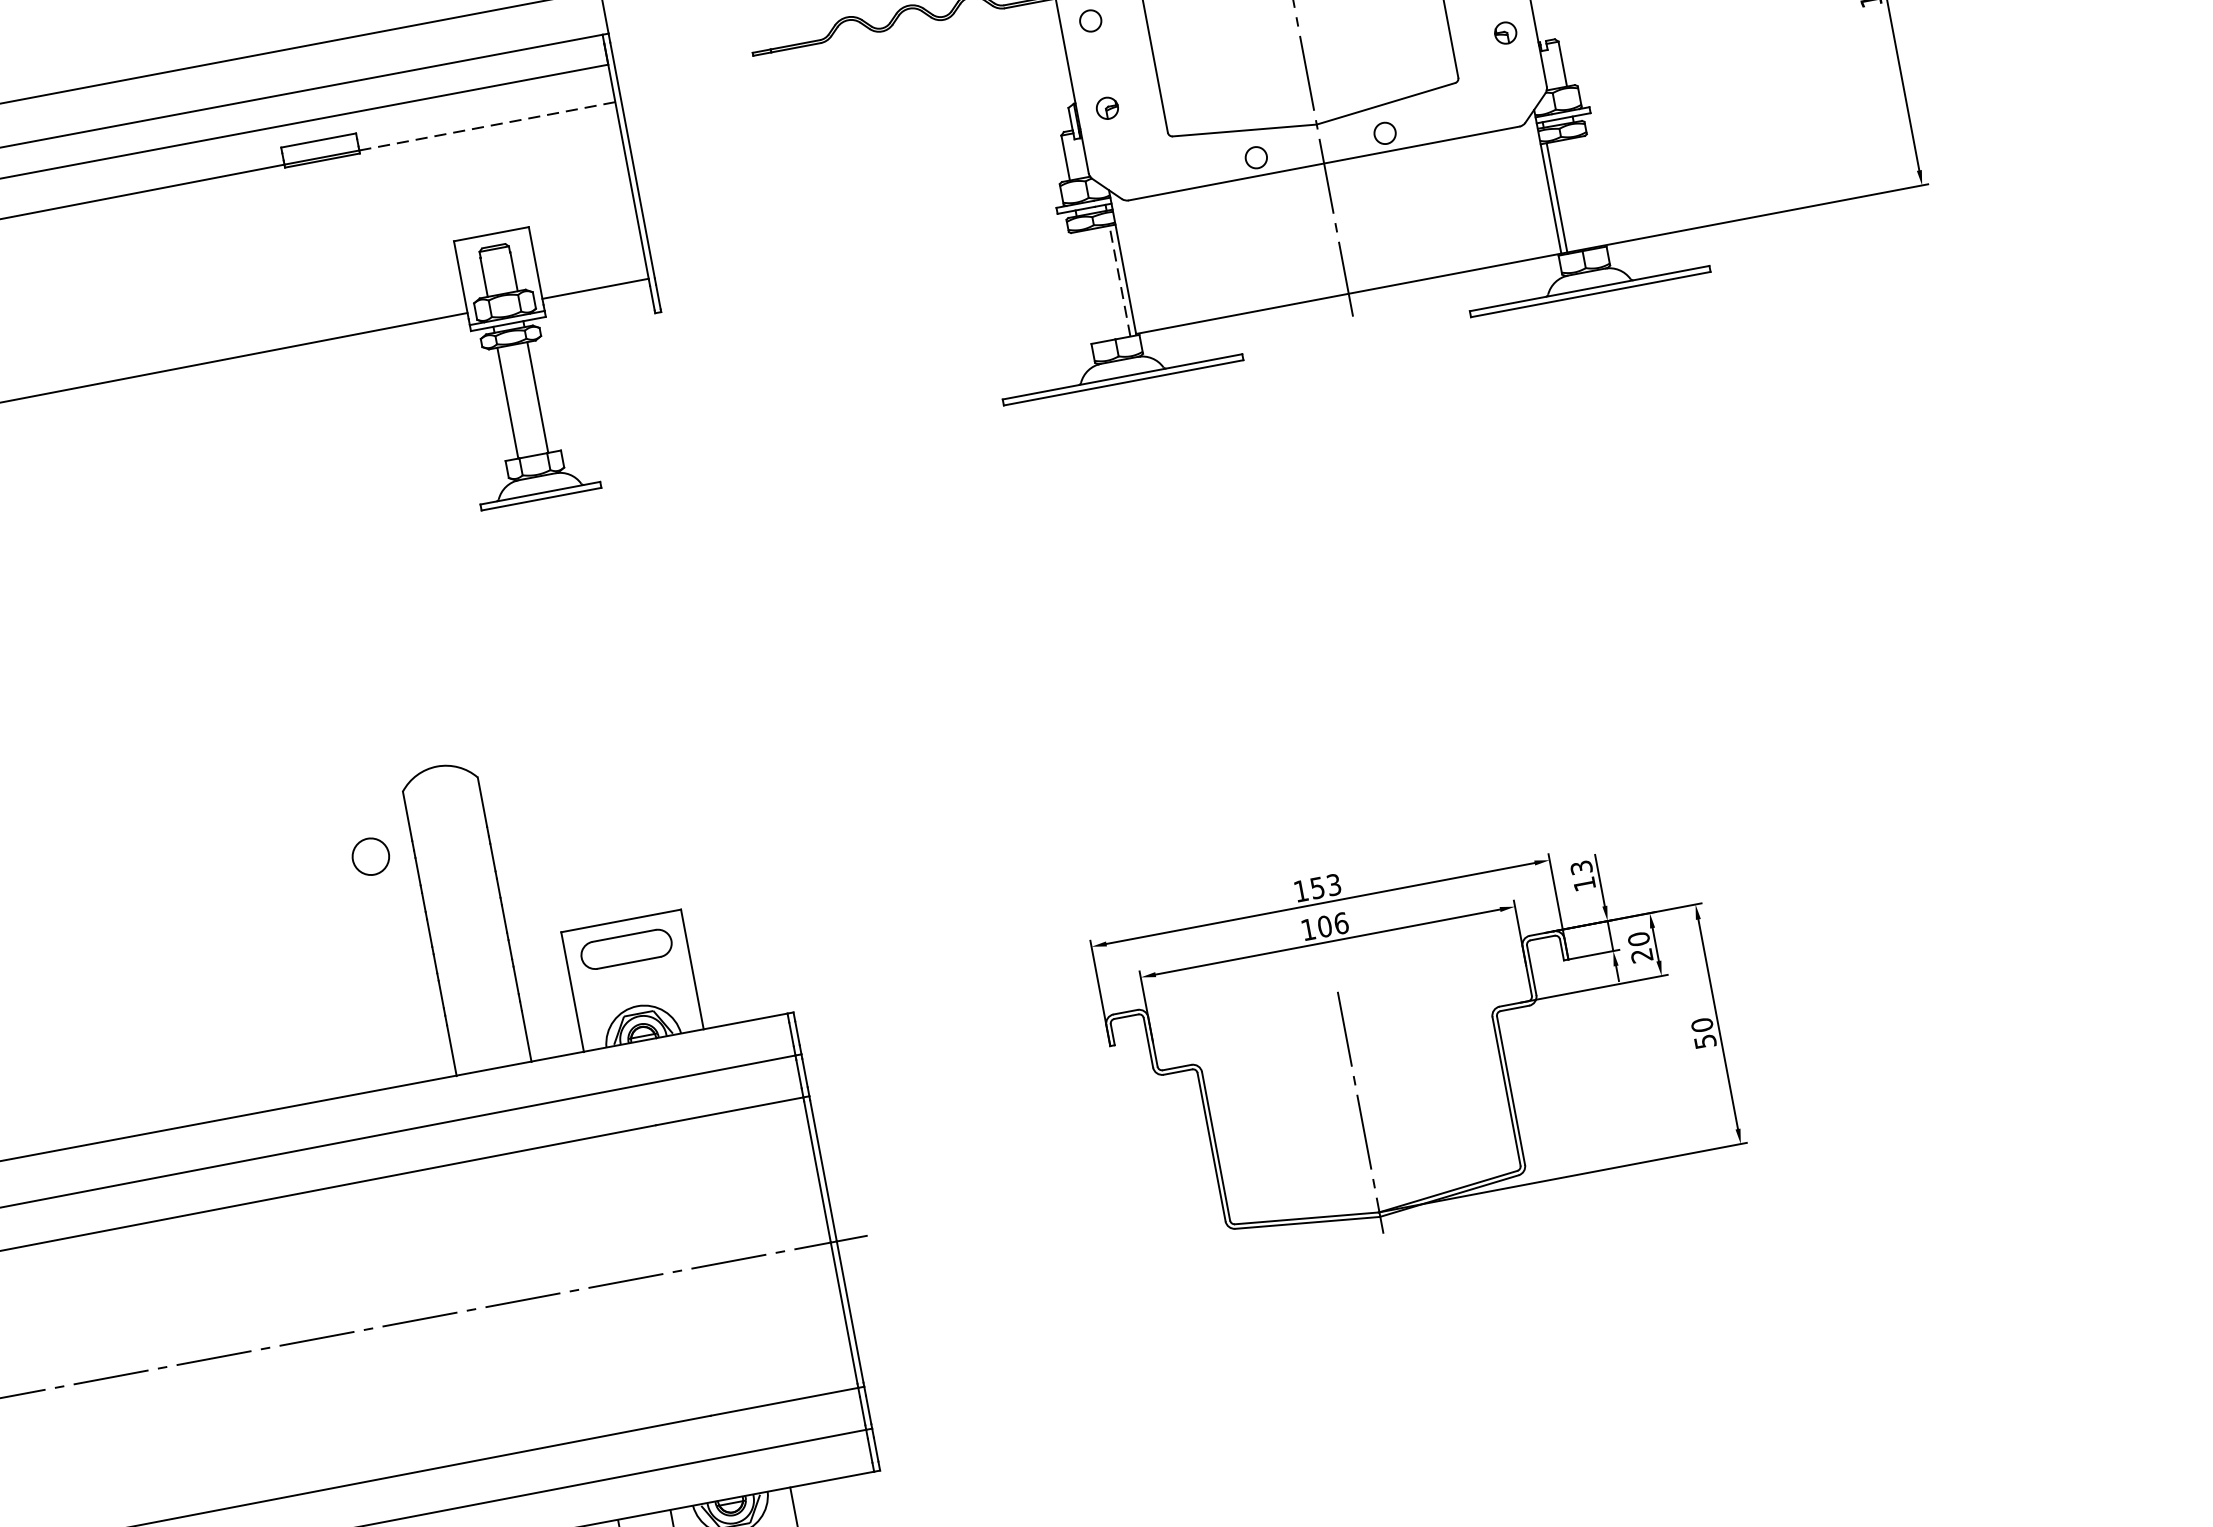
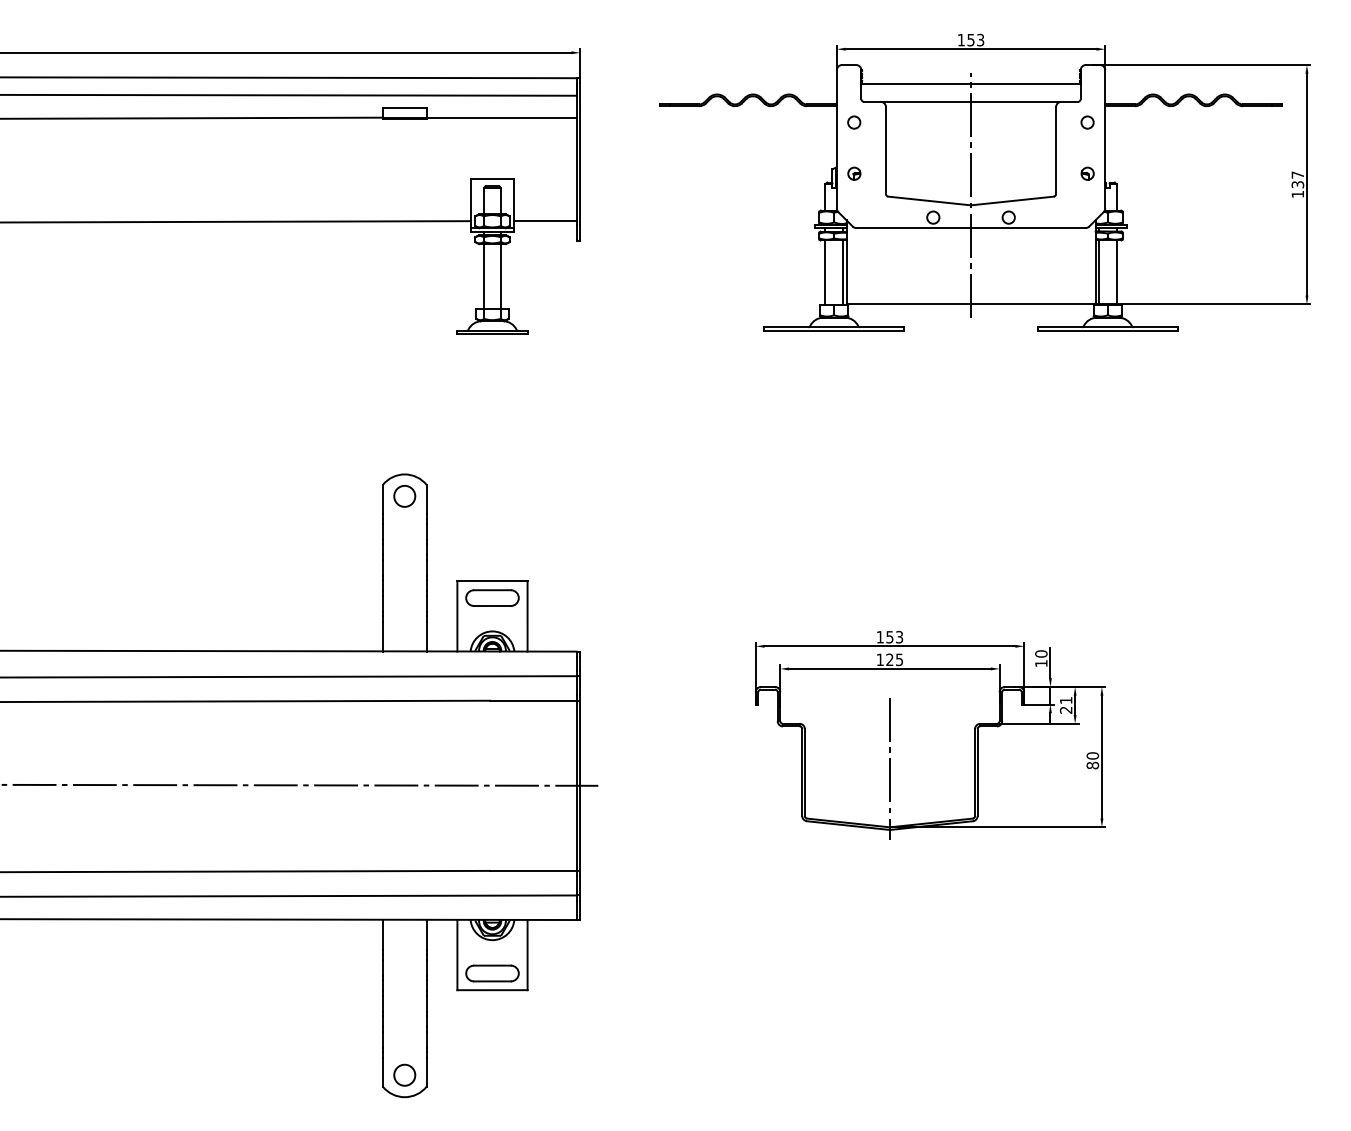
line: (486, 126) -> (501, 117), dashed -> solid
line: (1586, 192) -> (1116, 272), added
line: (1119, 280) -> (842, 272), dashed -> solid
line: (1089, 286) -> (825, 272), added
circle: (370, 857) -> (404, 496), moved
text: (1581, 866) -> (1041, 653), 13 -> 10
text: (1332, 924) -> (894, 659), 106 -> 125
text: (1637, 939) -> (1065, 700), 20 -> 21
text: (1704, 1041) -> (1092, 765), 50 -> 80

